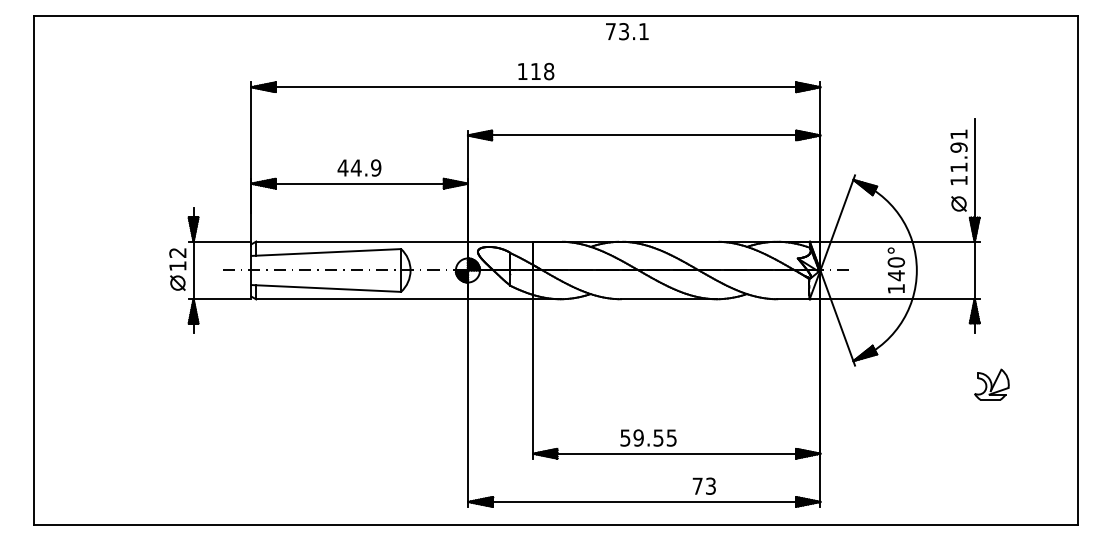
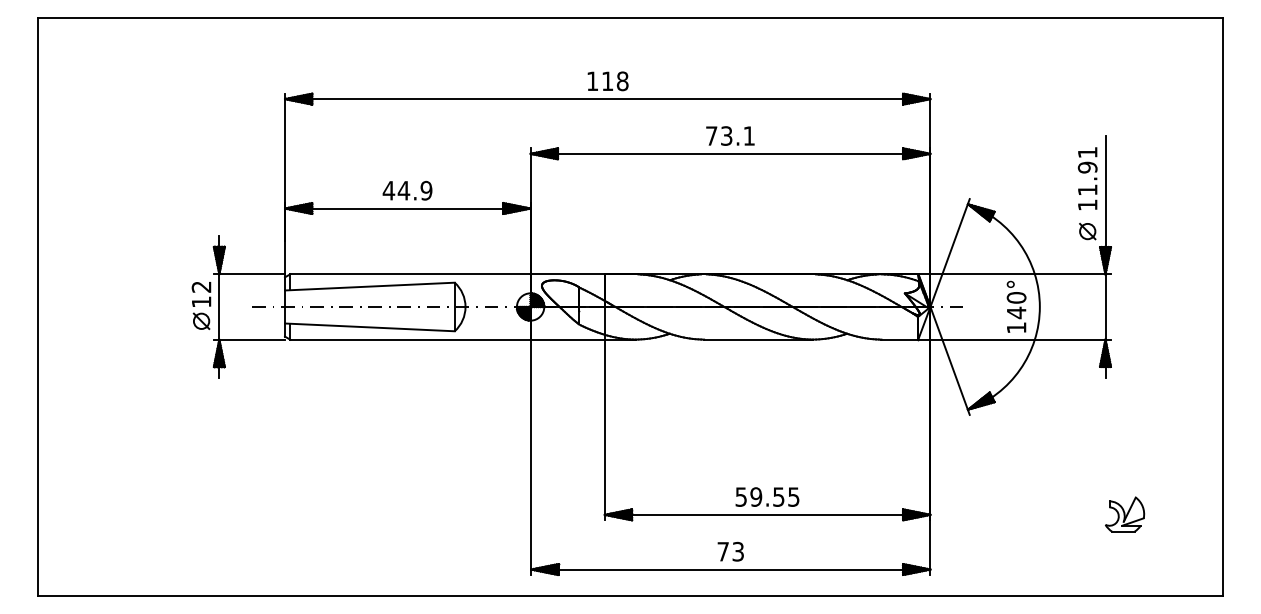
text: (627, 31) -> (730, 135), moved
part: (992, 384) -> (1125, 514), moved
text: (648, 437) -> (767, 496), moved
text: (704, 486) -> (730, 551), moved

